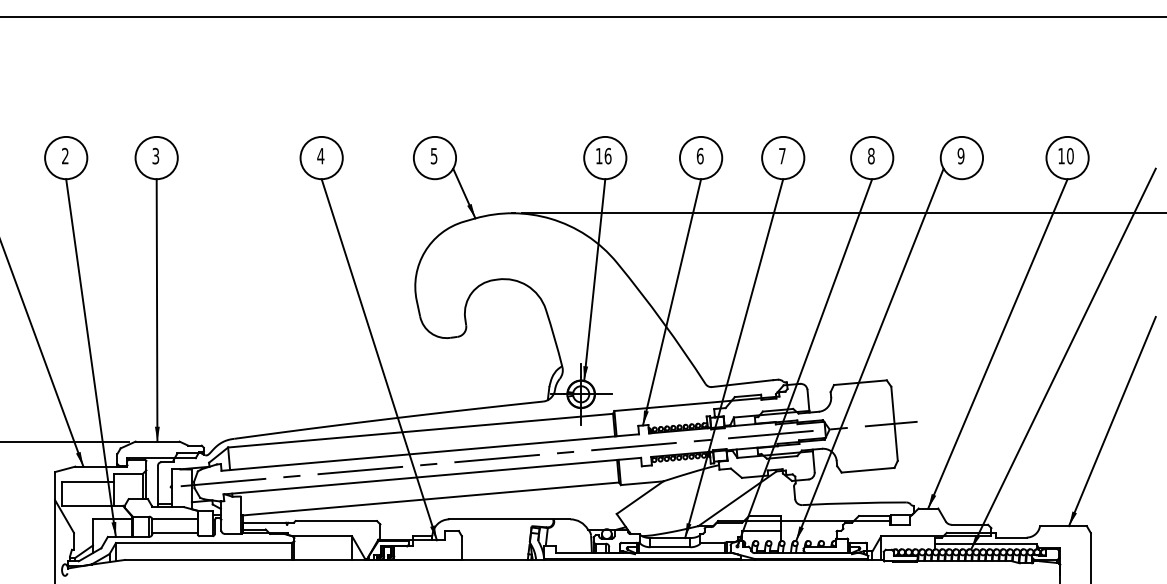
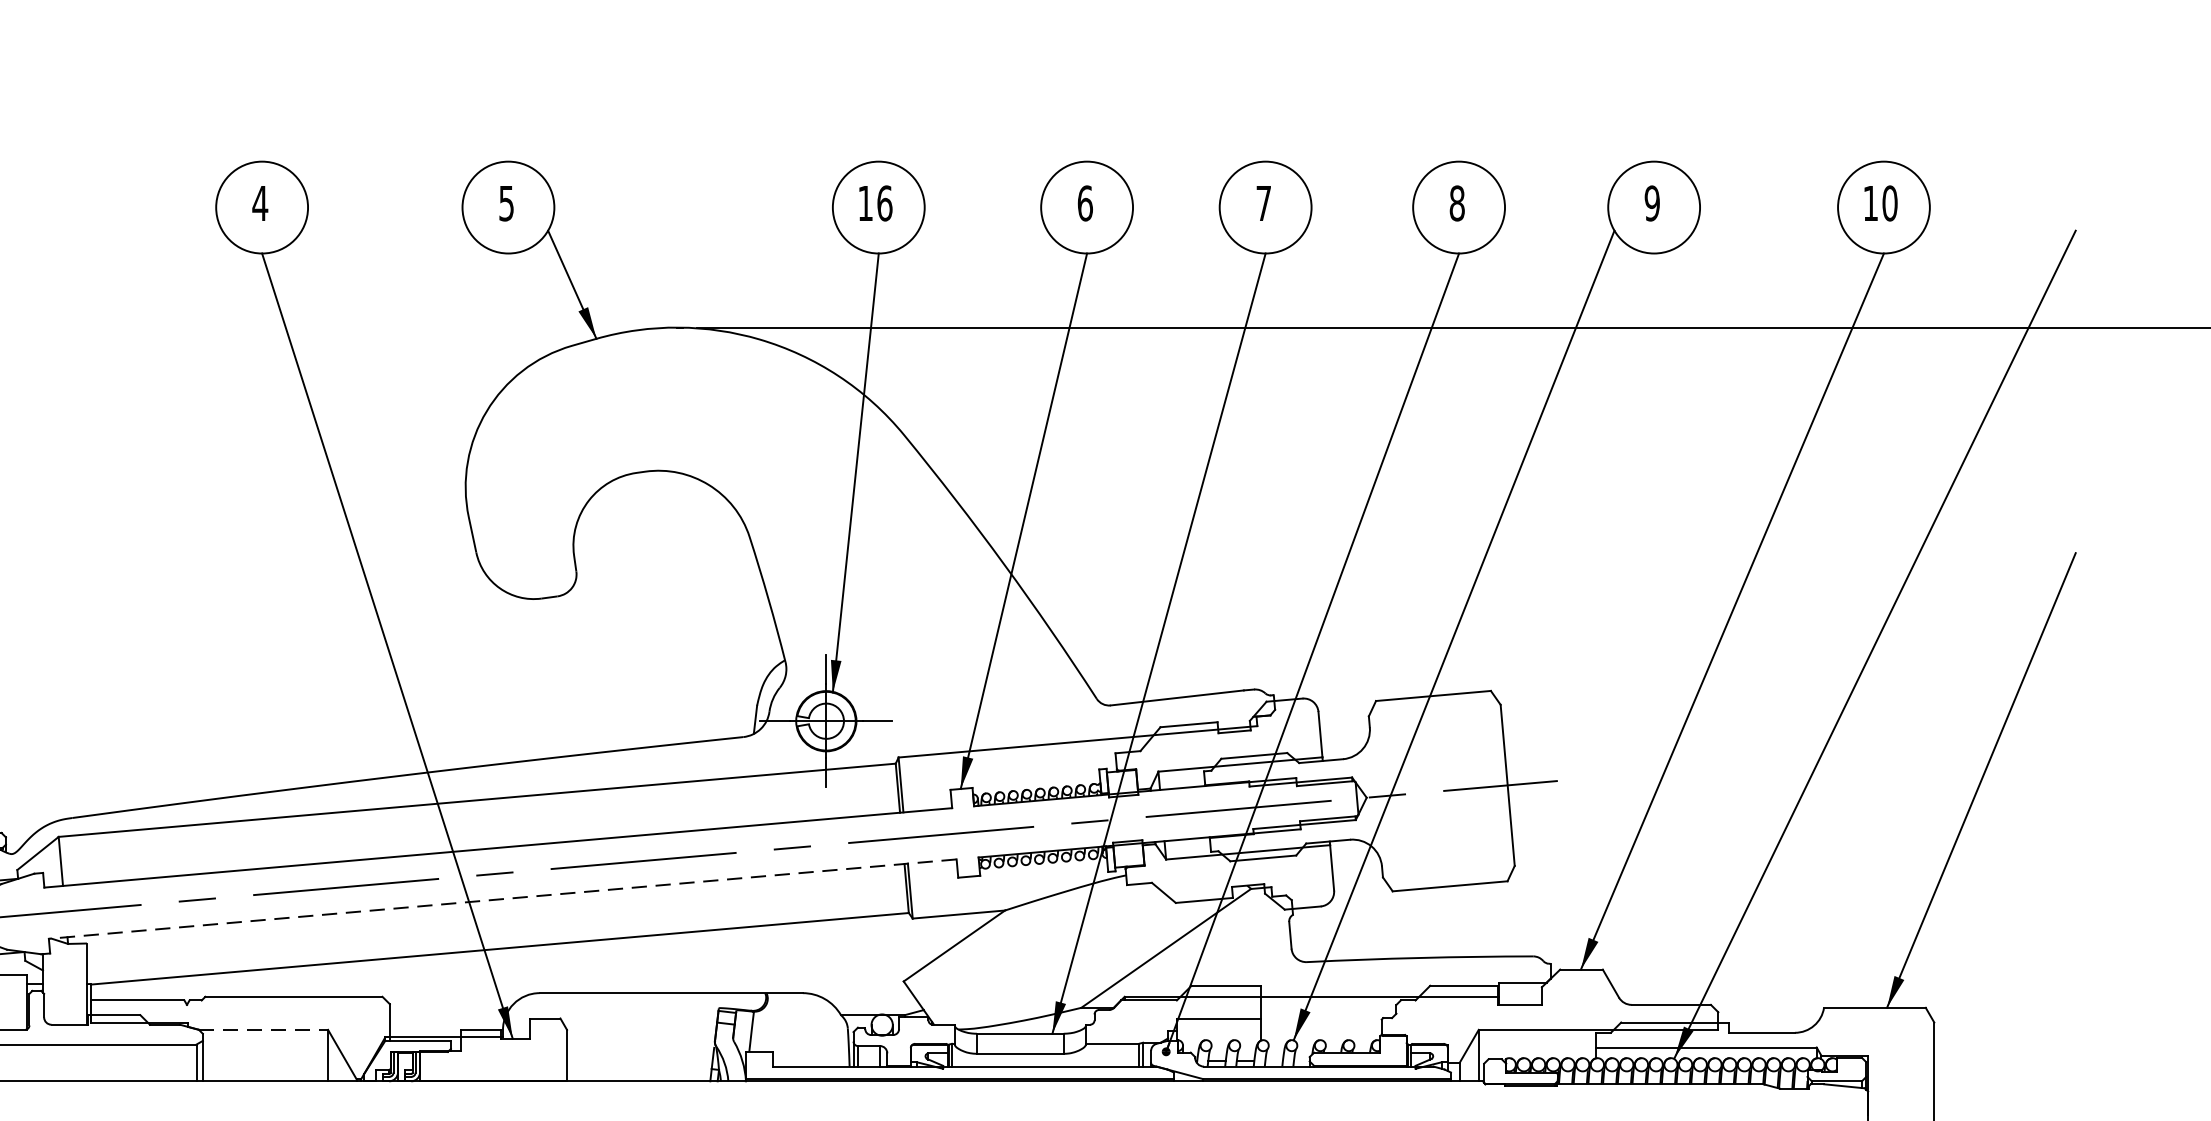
line: (432, 476) -> (503, 899), solid -> dashed
line: (322, 536) -> (263, 1030), solid -> dashed

